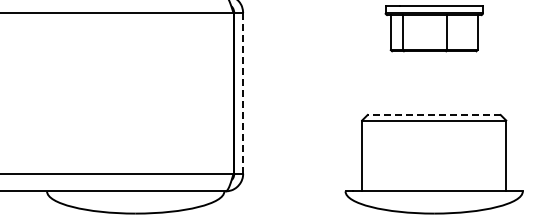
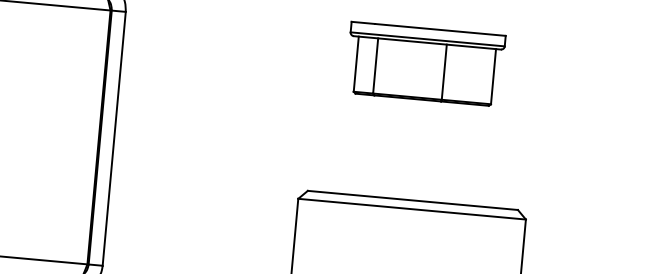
line: (243, 93) -> (114, 139), dashed -> solid
line: (433, 114) -> (411, 199), dashed -> solid

